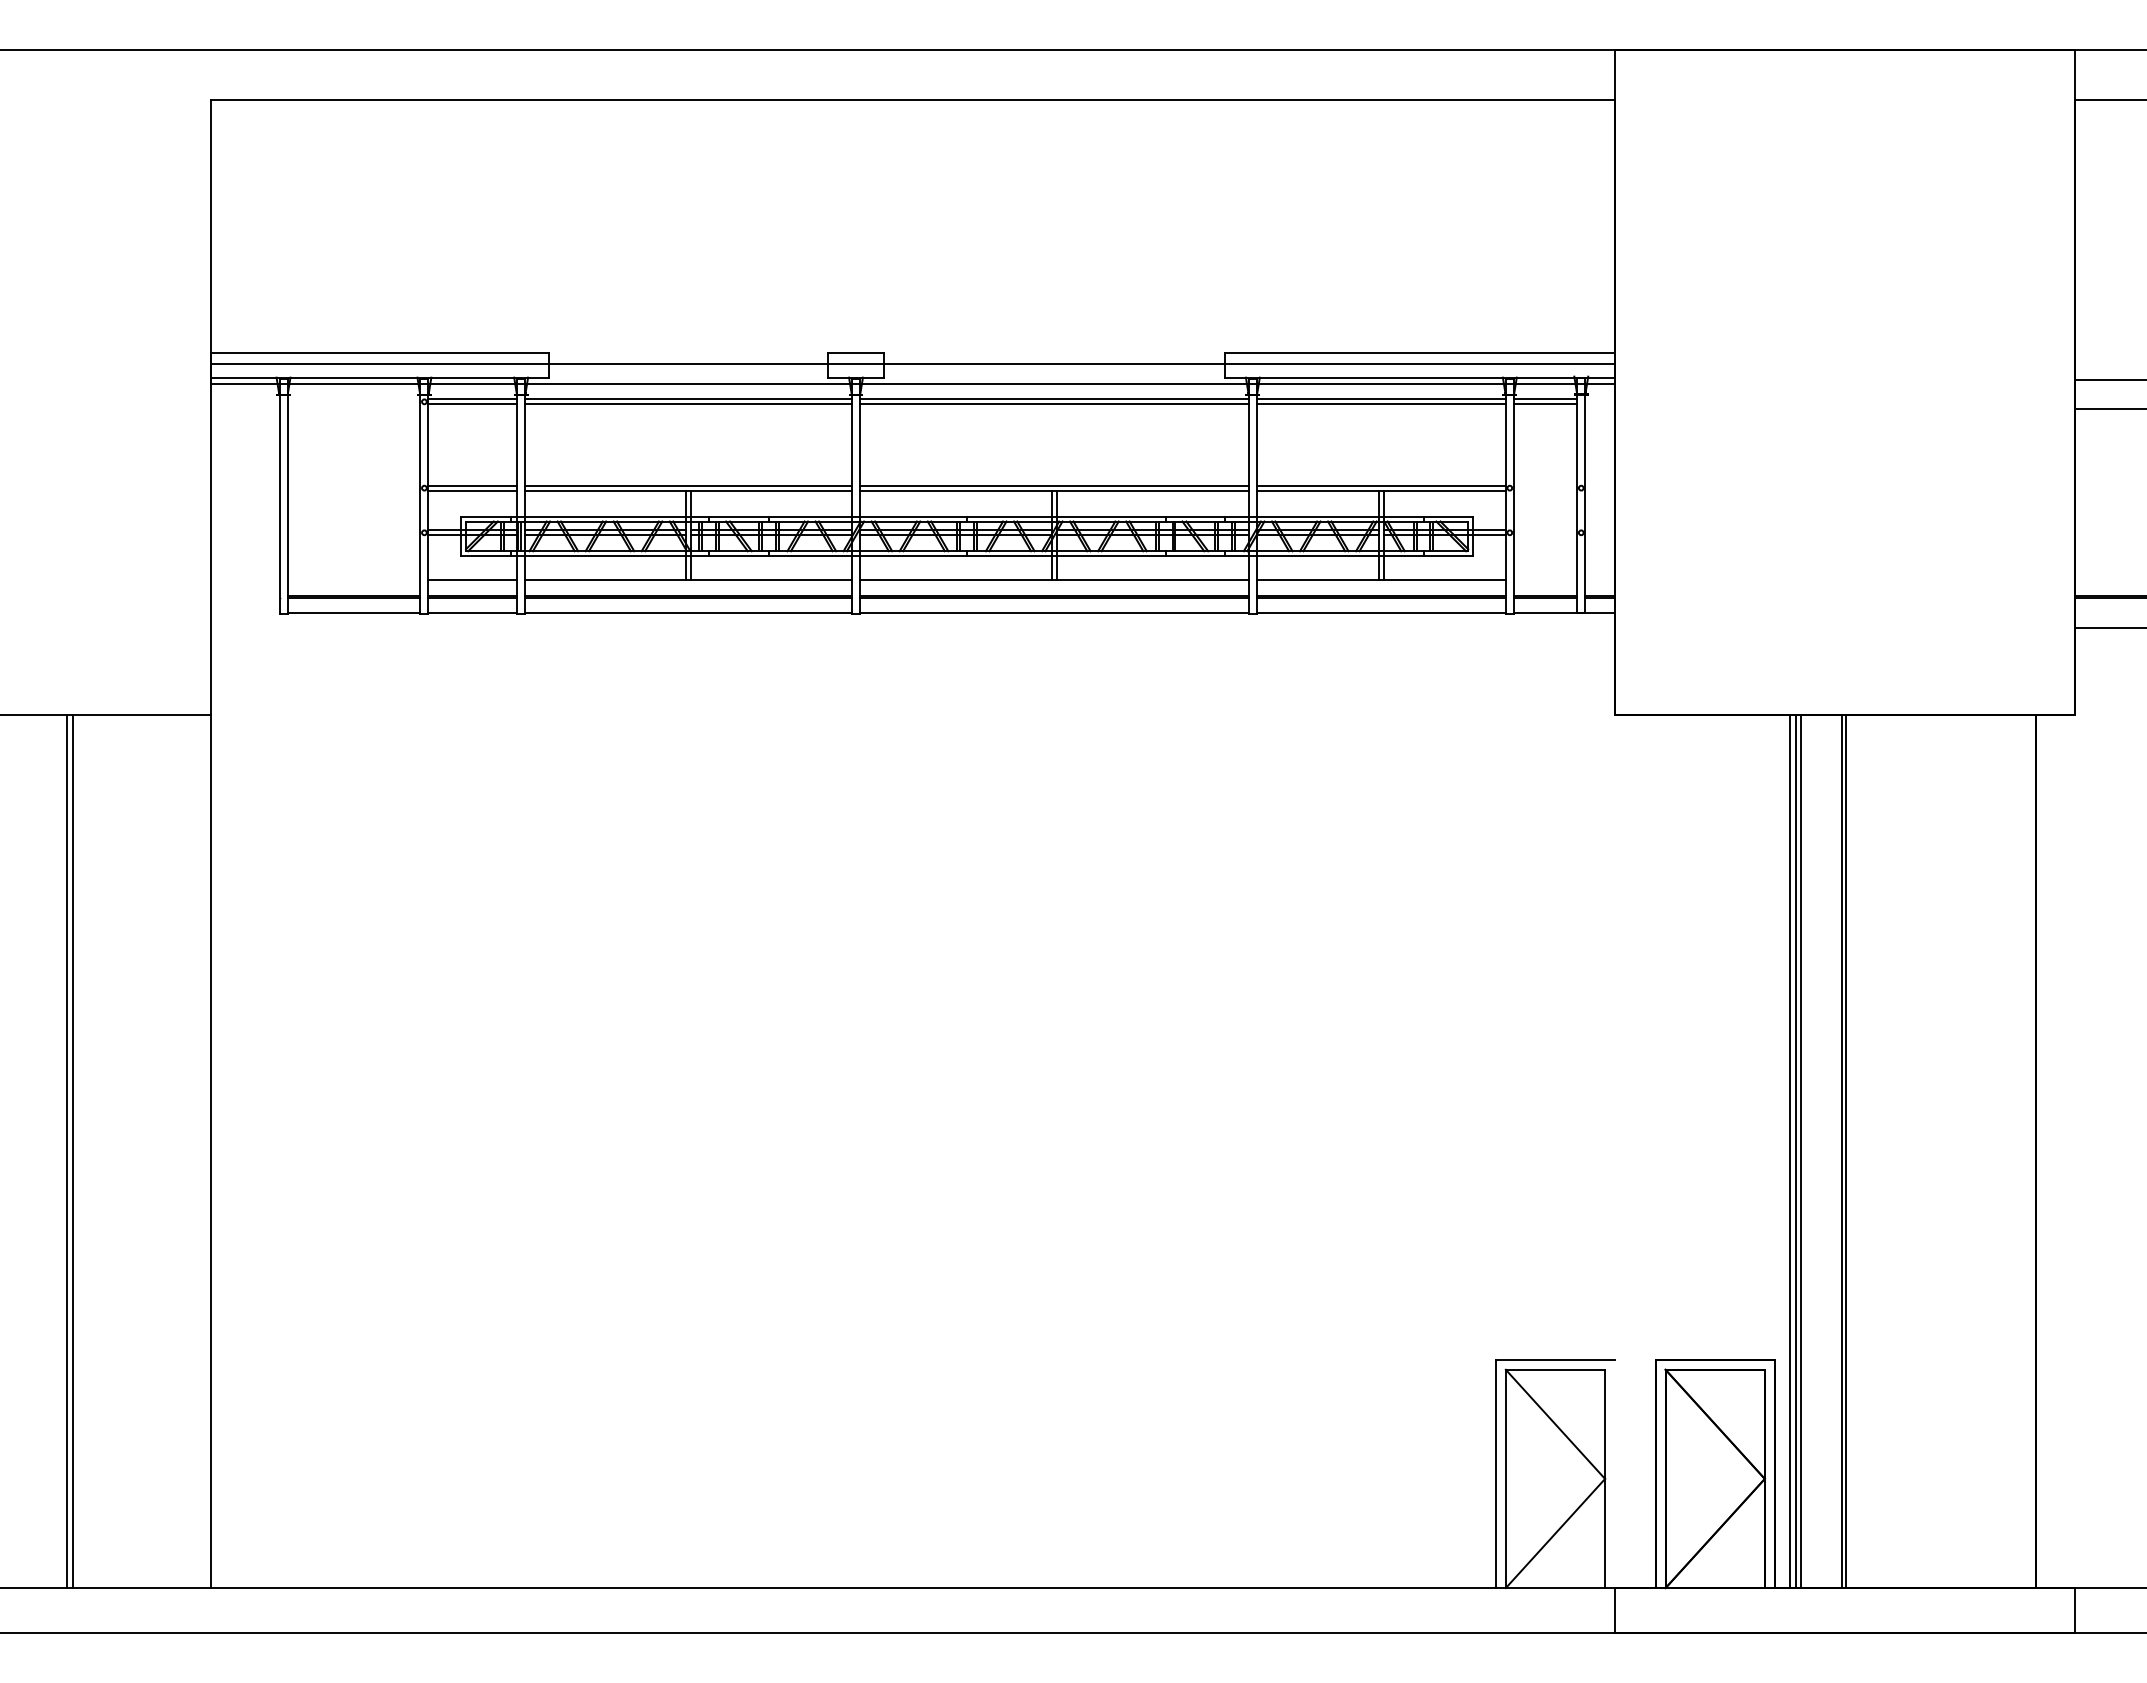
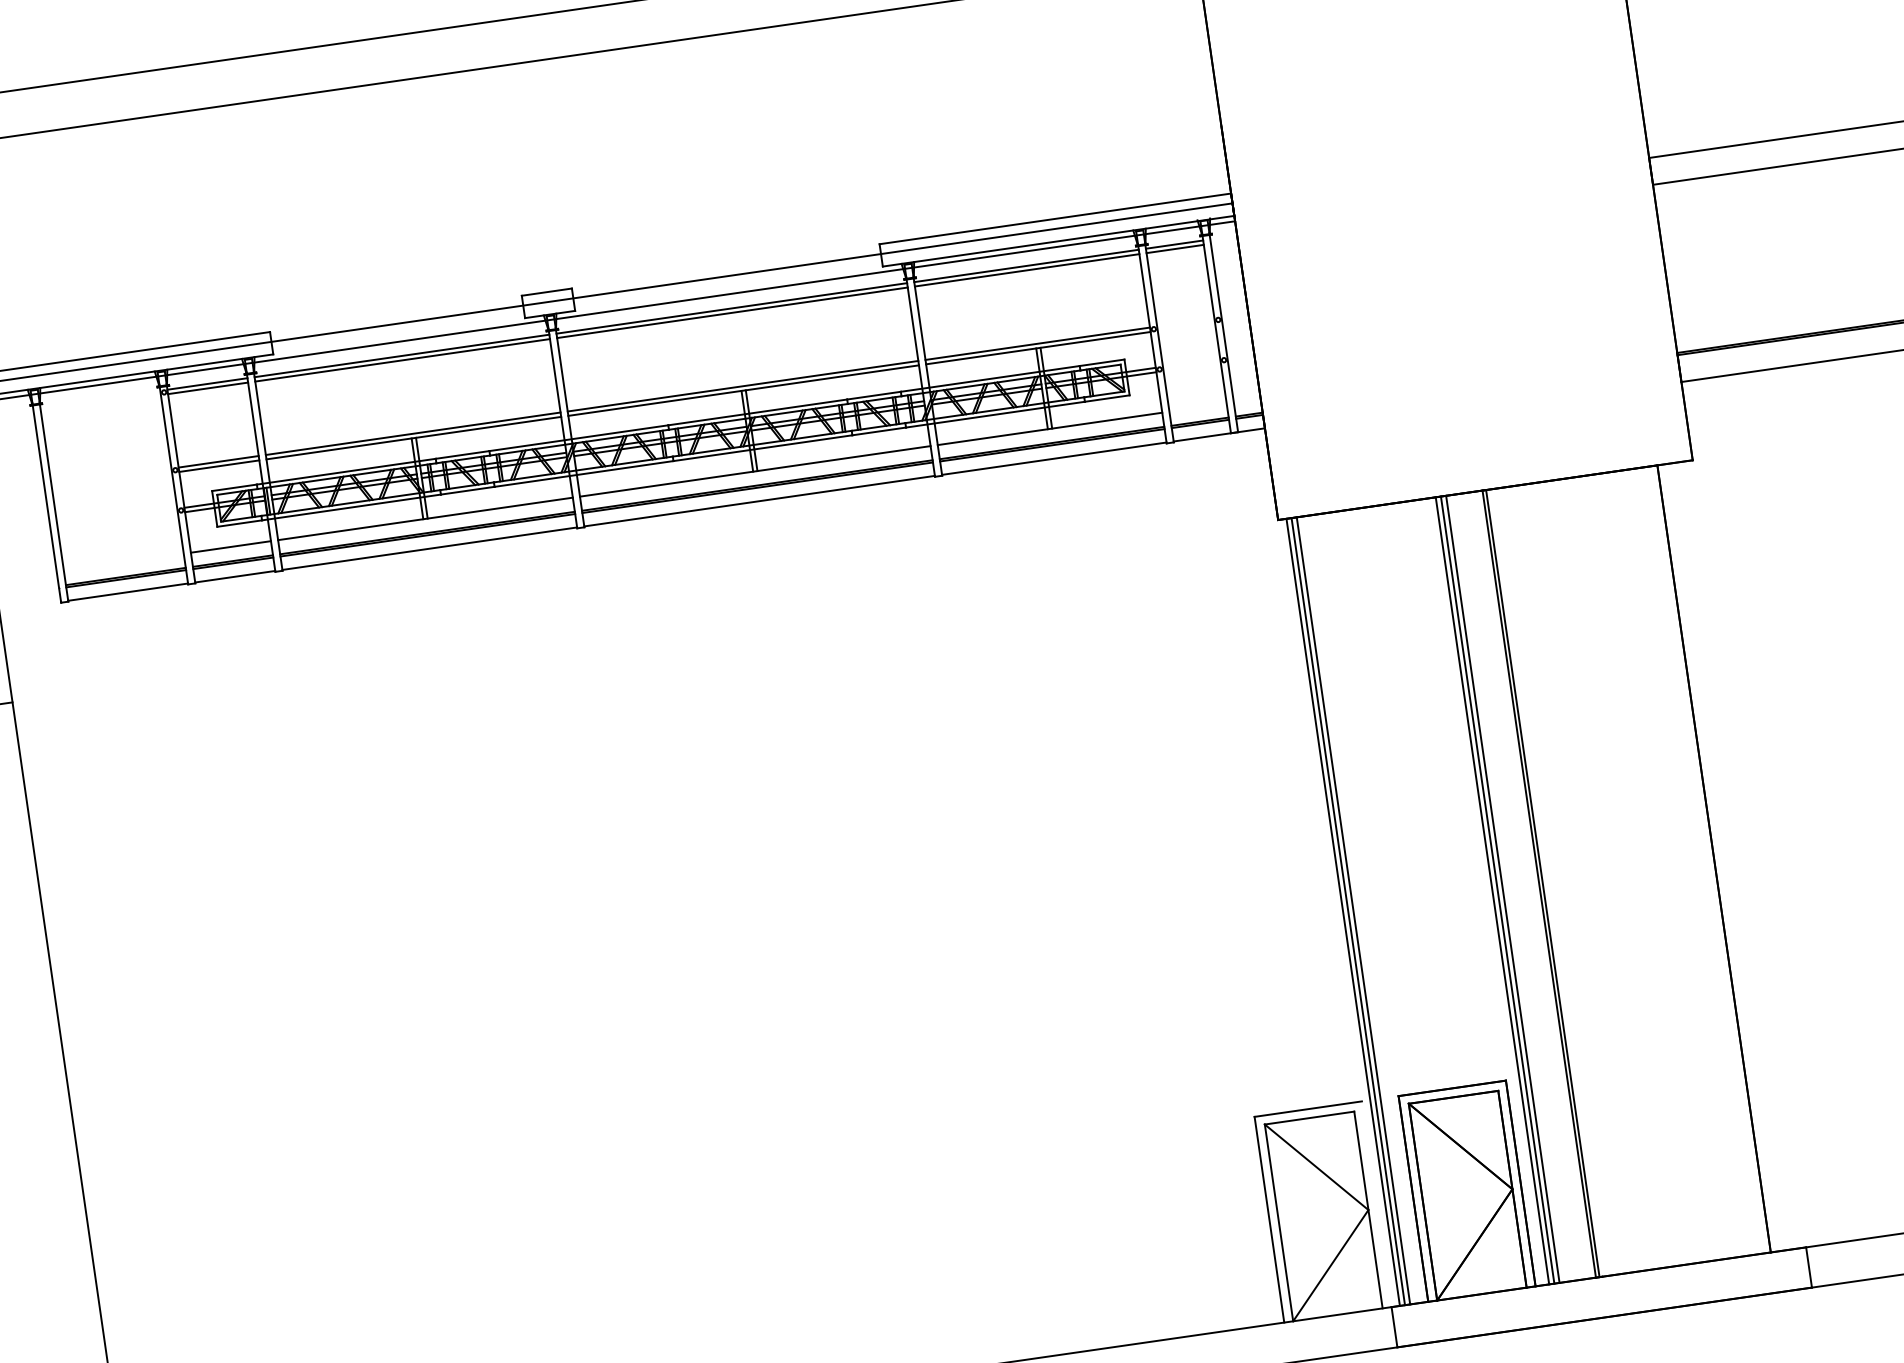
line: (1624, 1151) -> (1343, 912), added
line: (1629, 1151) -> (1347, 911), added
line: (1635, 1151) -> (1353, 910), added

